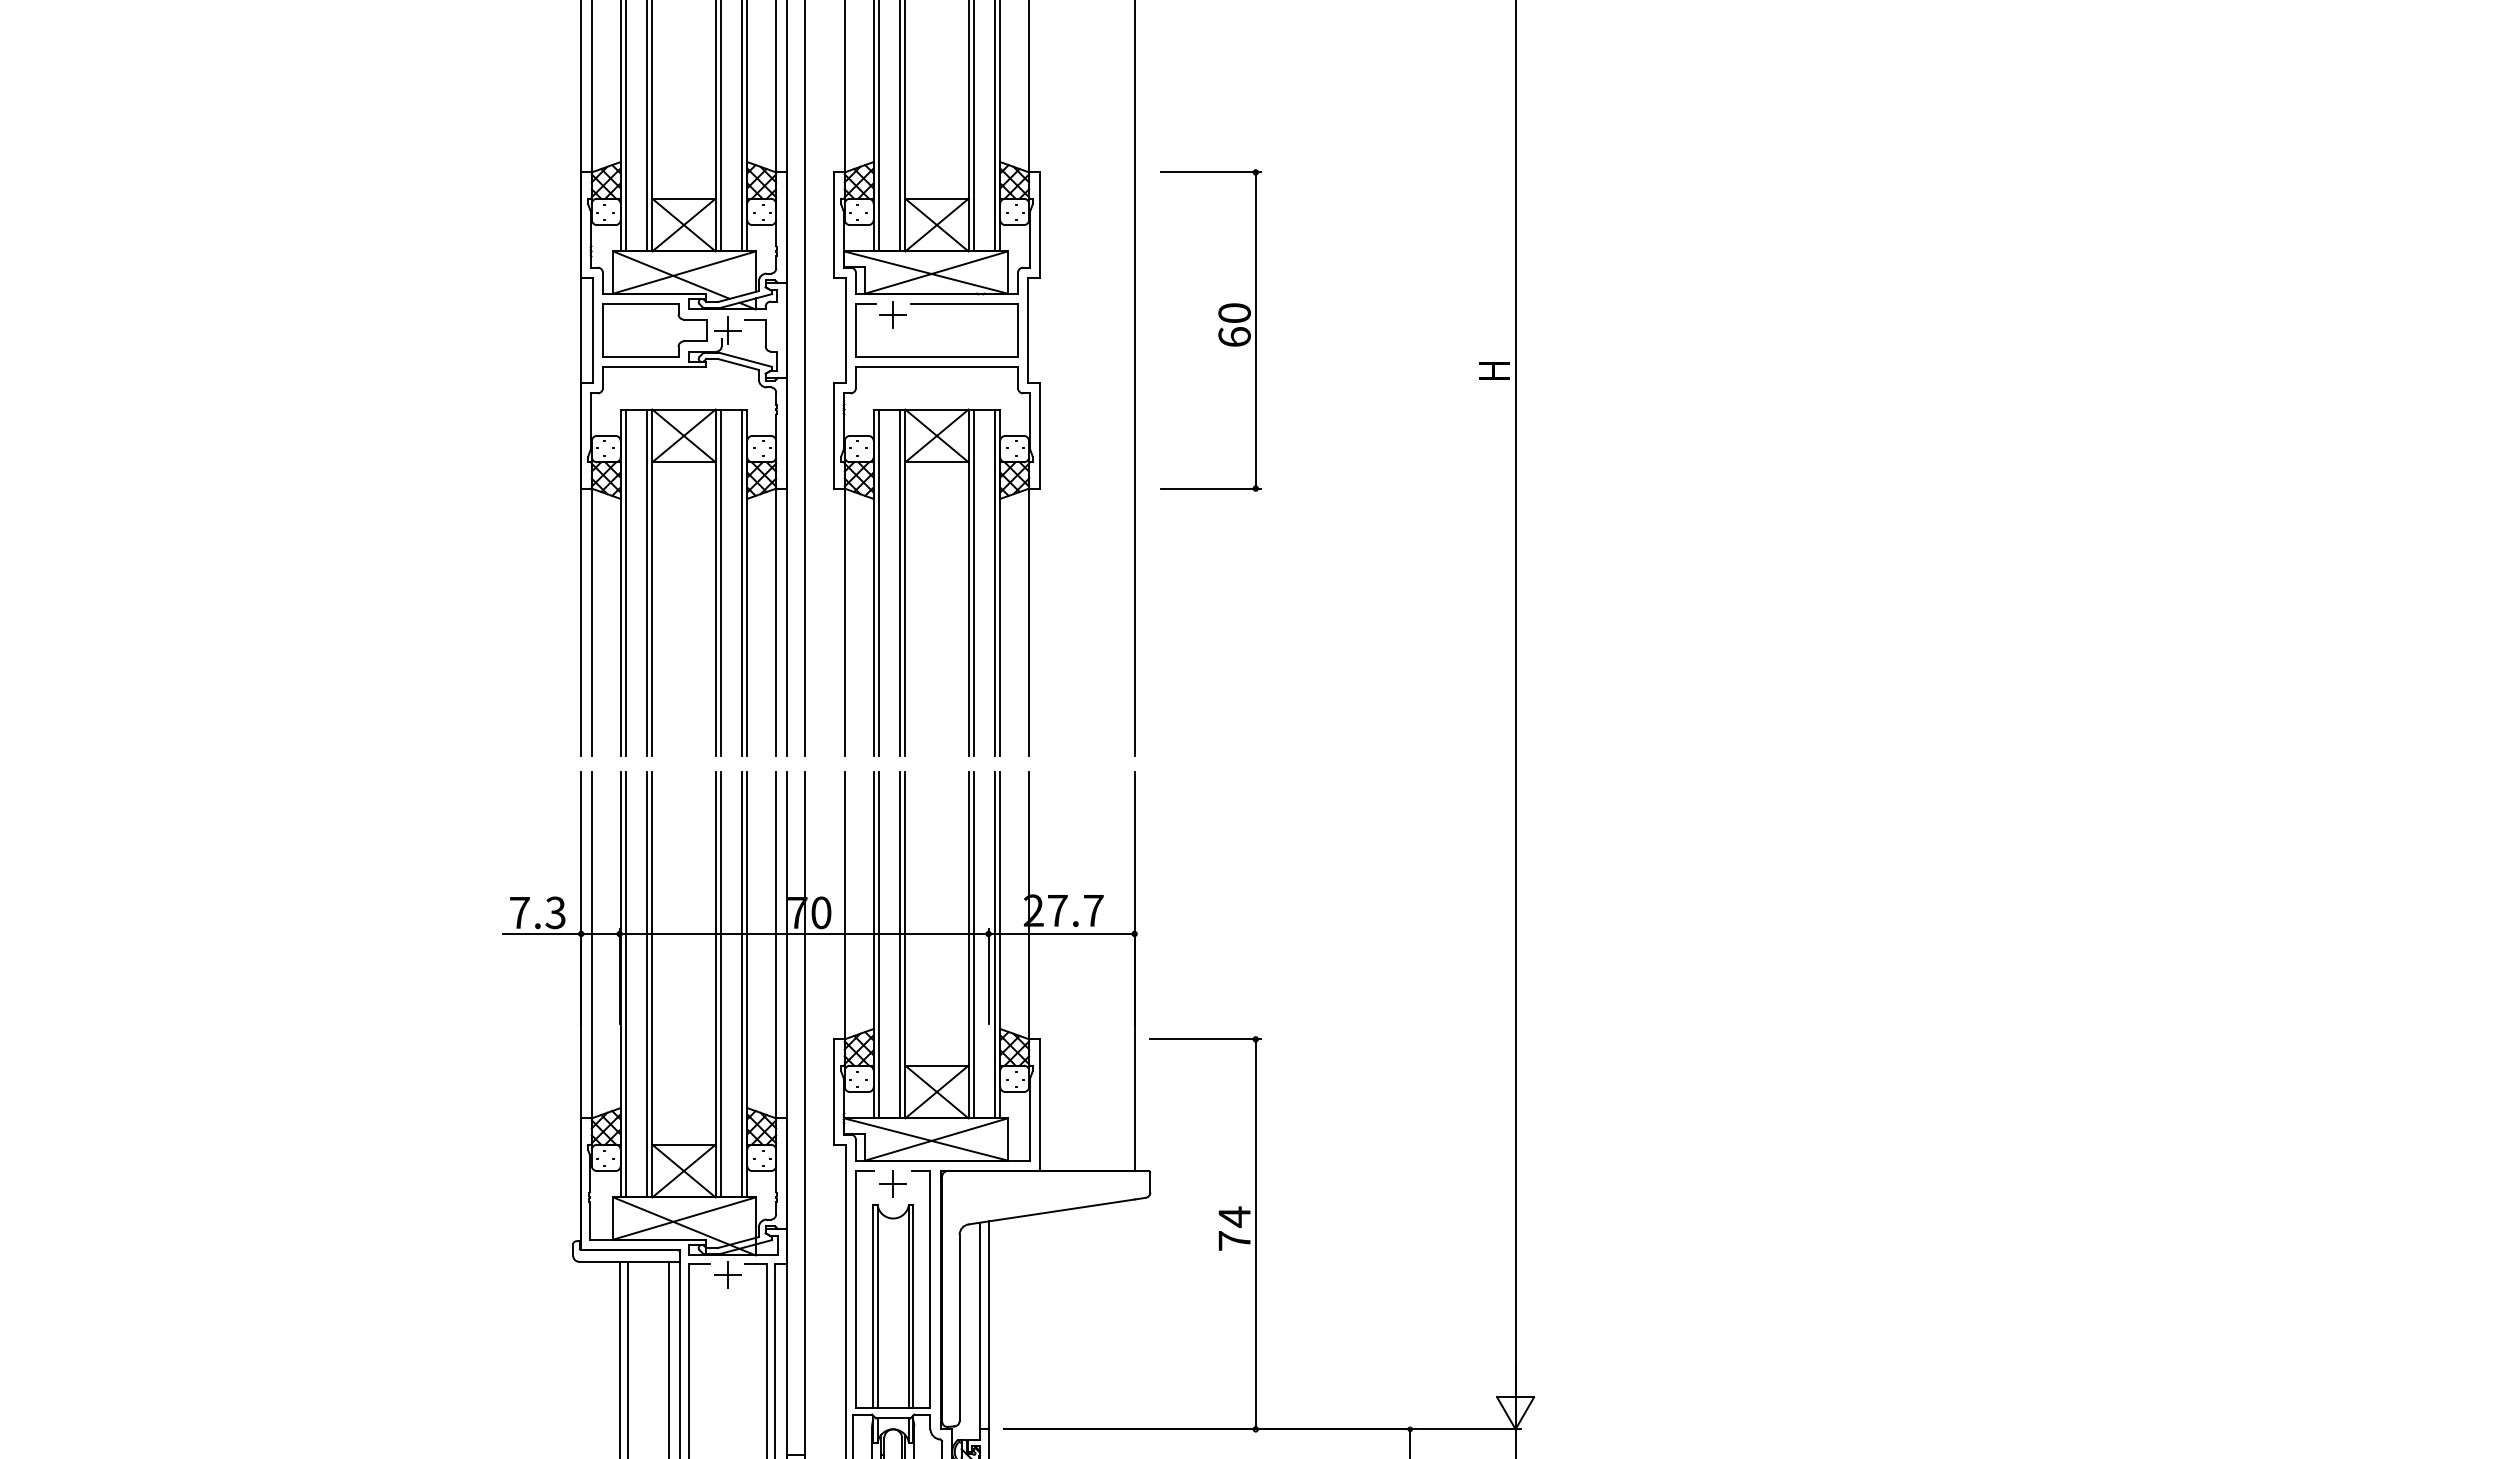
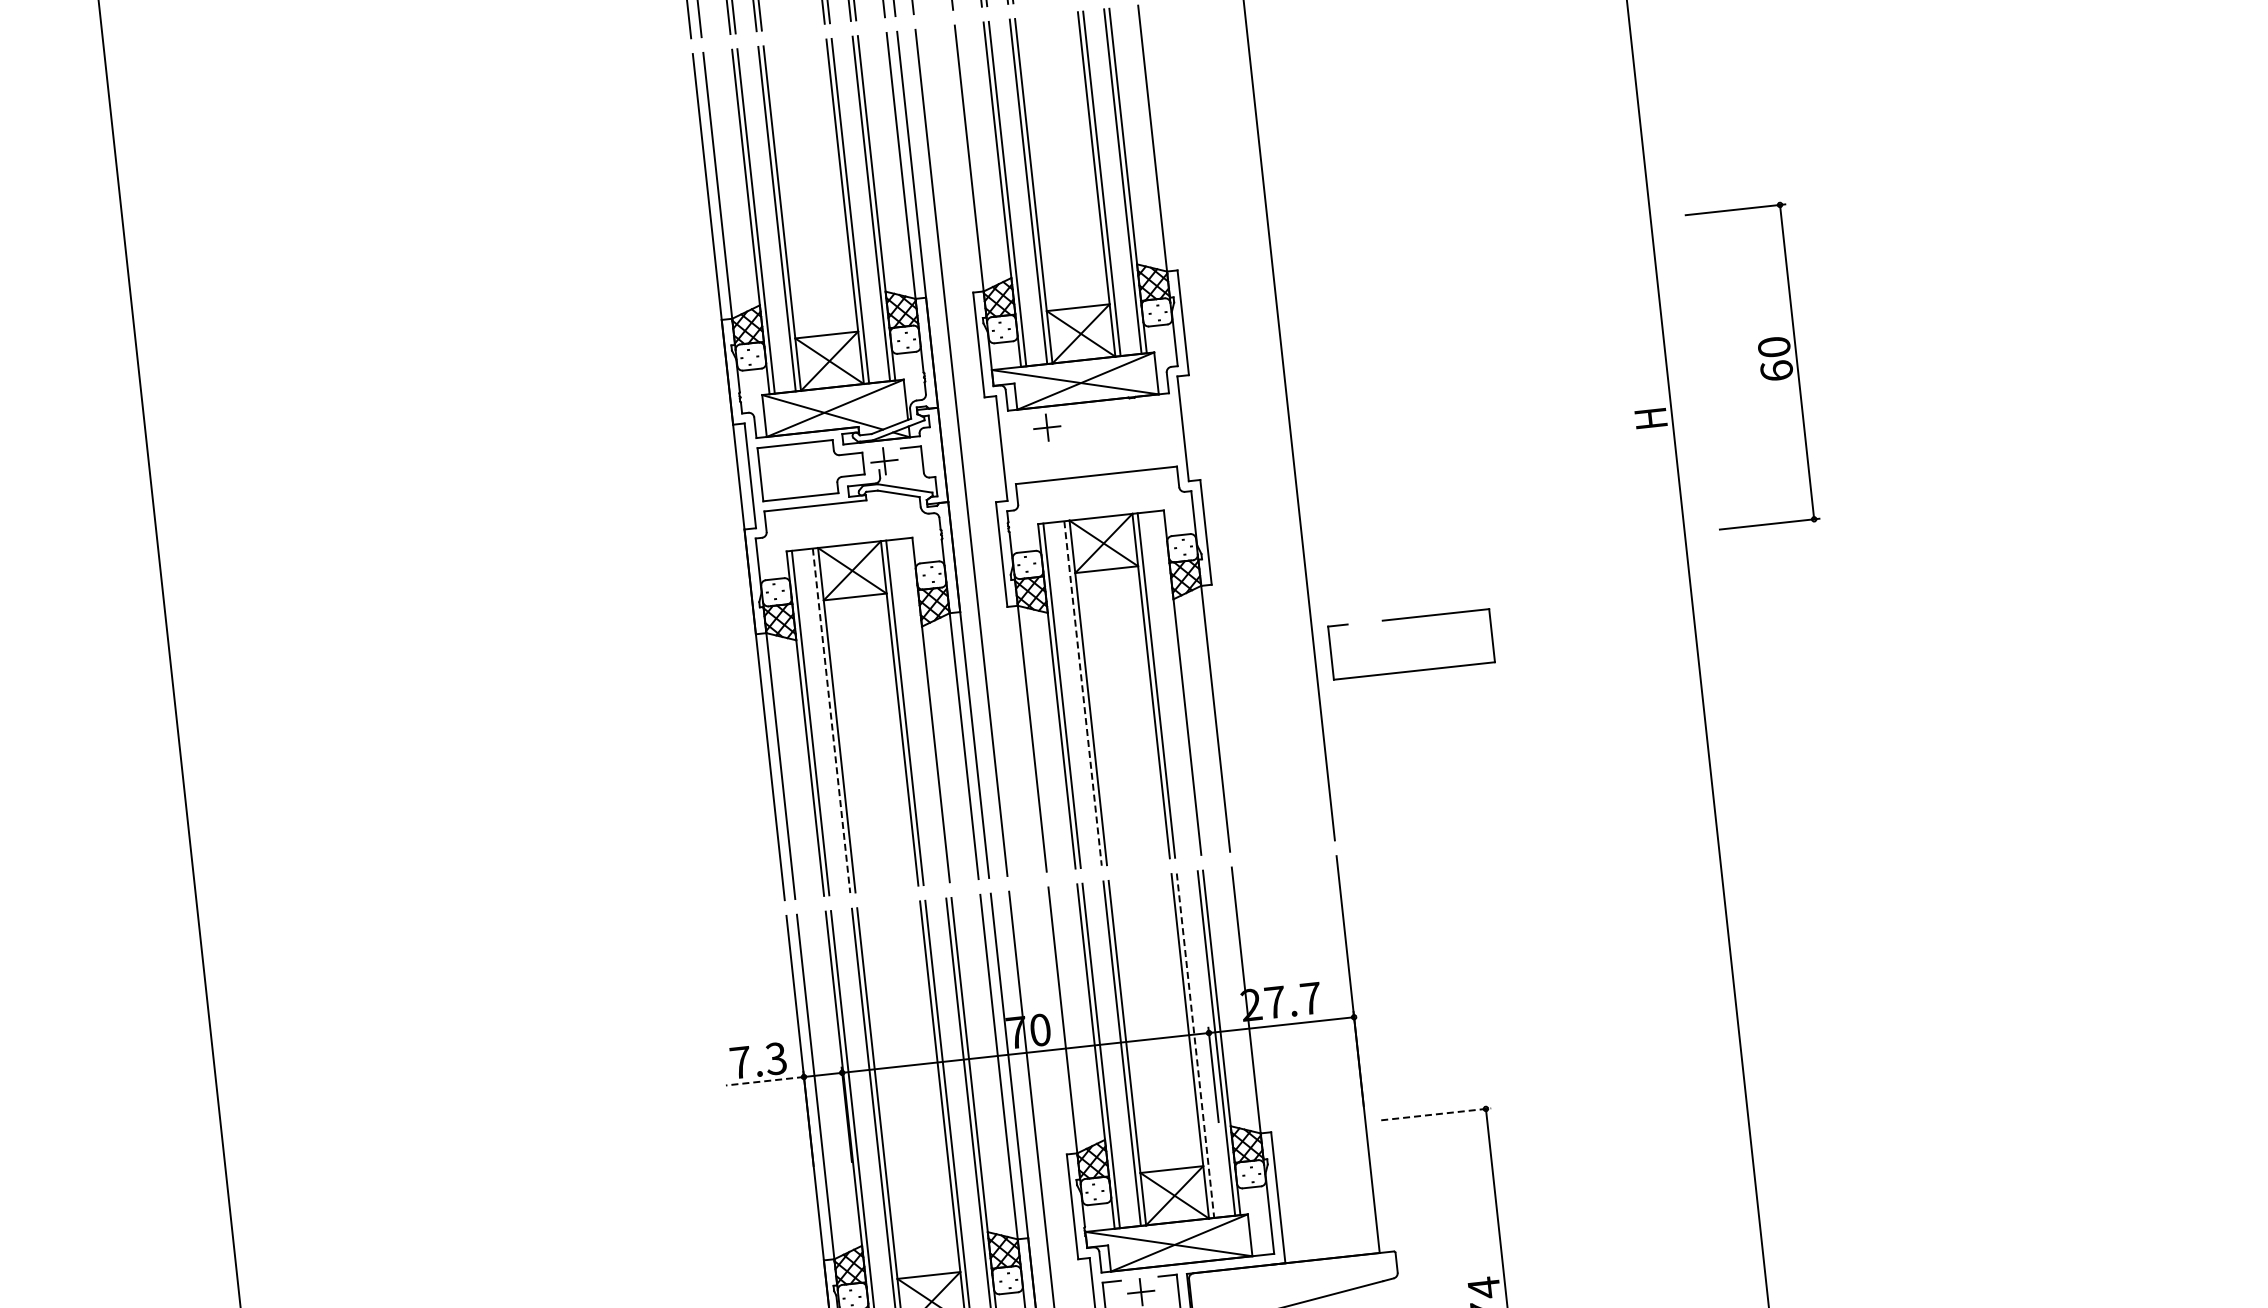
part: (936, 304) -> (1408, 618), moved
part: (1218, 332) -> (1760, 368), moved
line: (741, 582) -> (925, 710), removed
line: (994, 582) -> (1176, 682), removed
line: (647, 583) -> (832, 721), solid -> dashed
line: (900, 583) -> (1083, 694), solid -> dashed
line: (541, 933) -> (764, 1080), solid -> dashed
line: (973, 945) -> (1195, 1046), solid -> dashed
line: (1206, 1039) -> (1436, 1114), solid -> dashed

